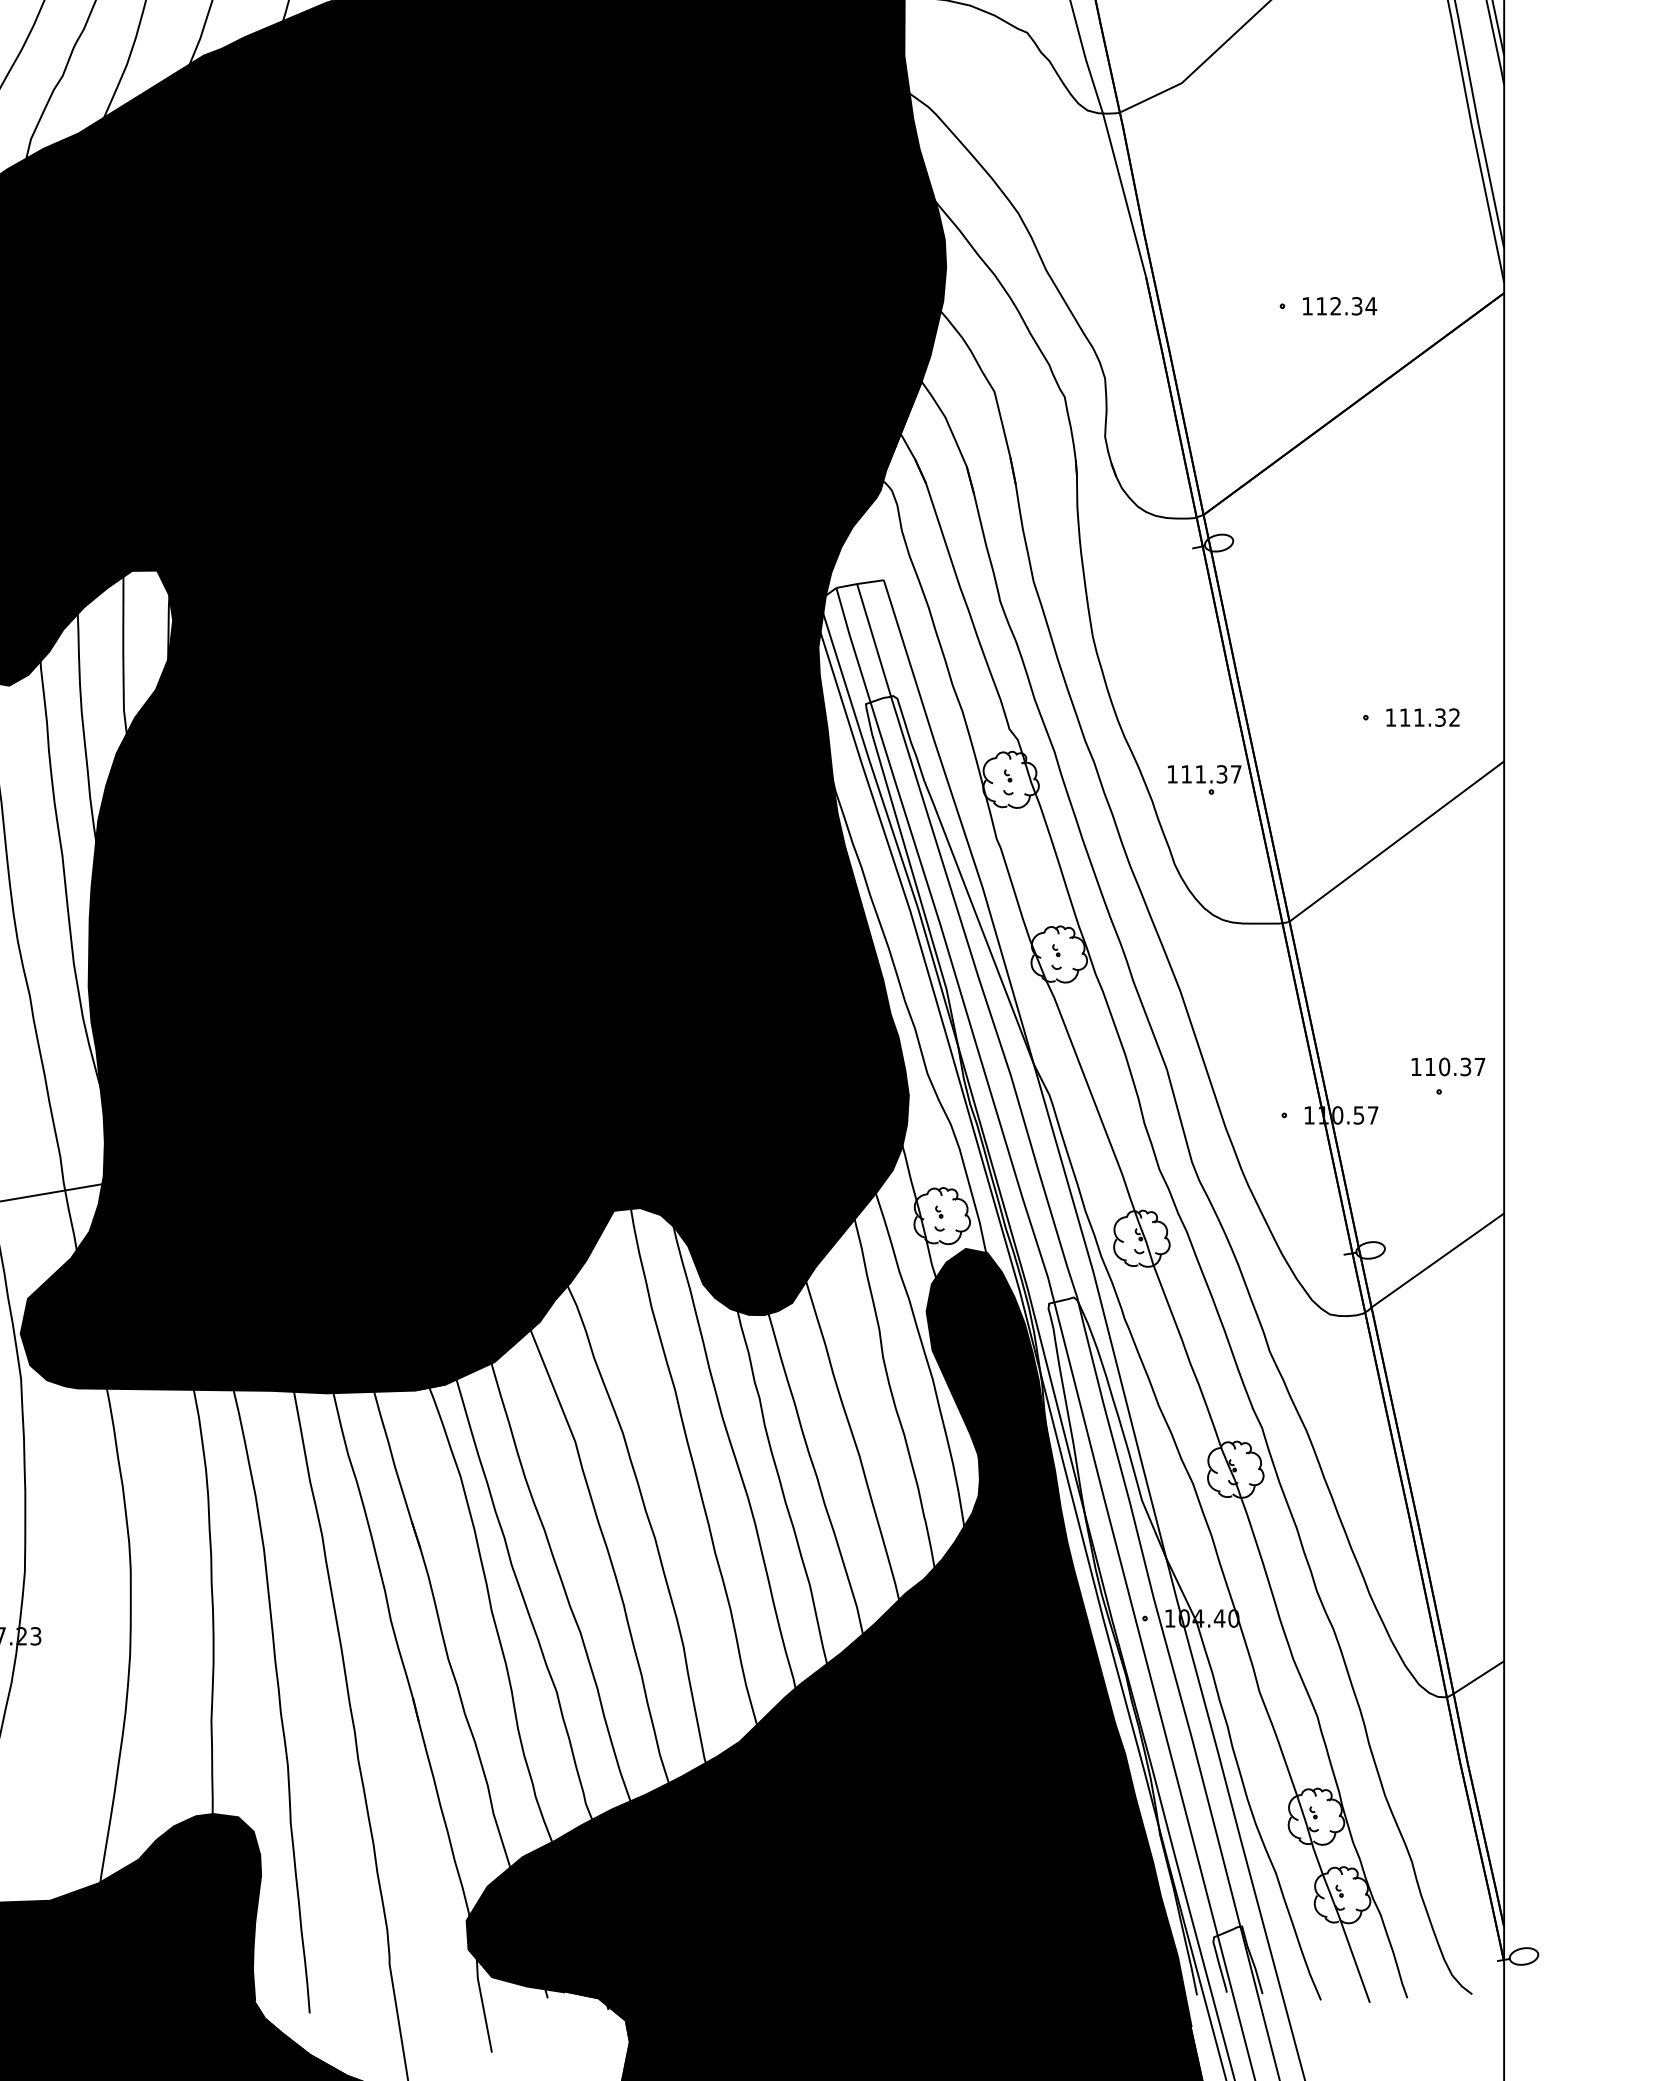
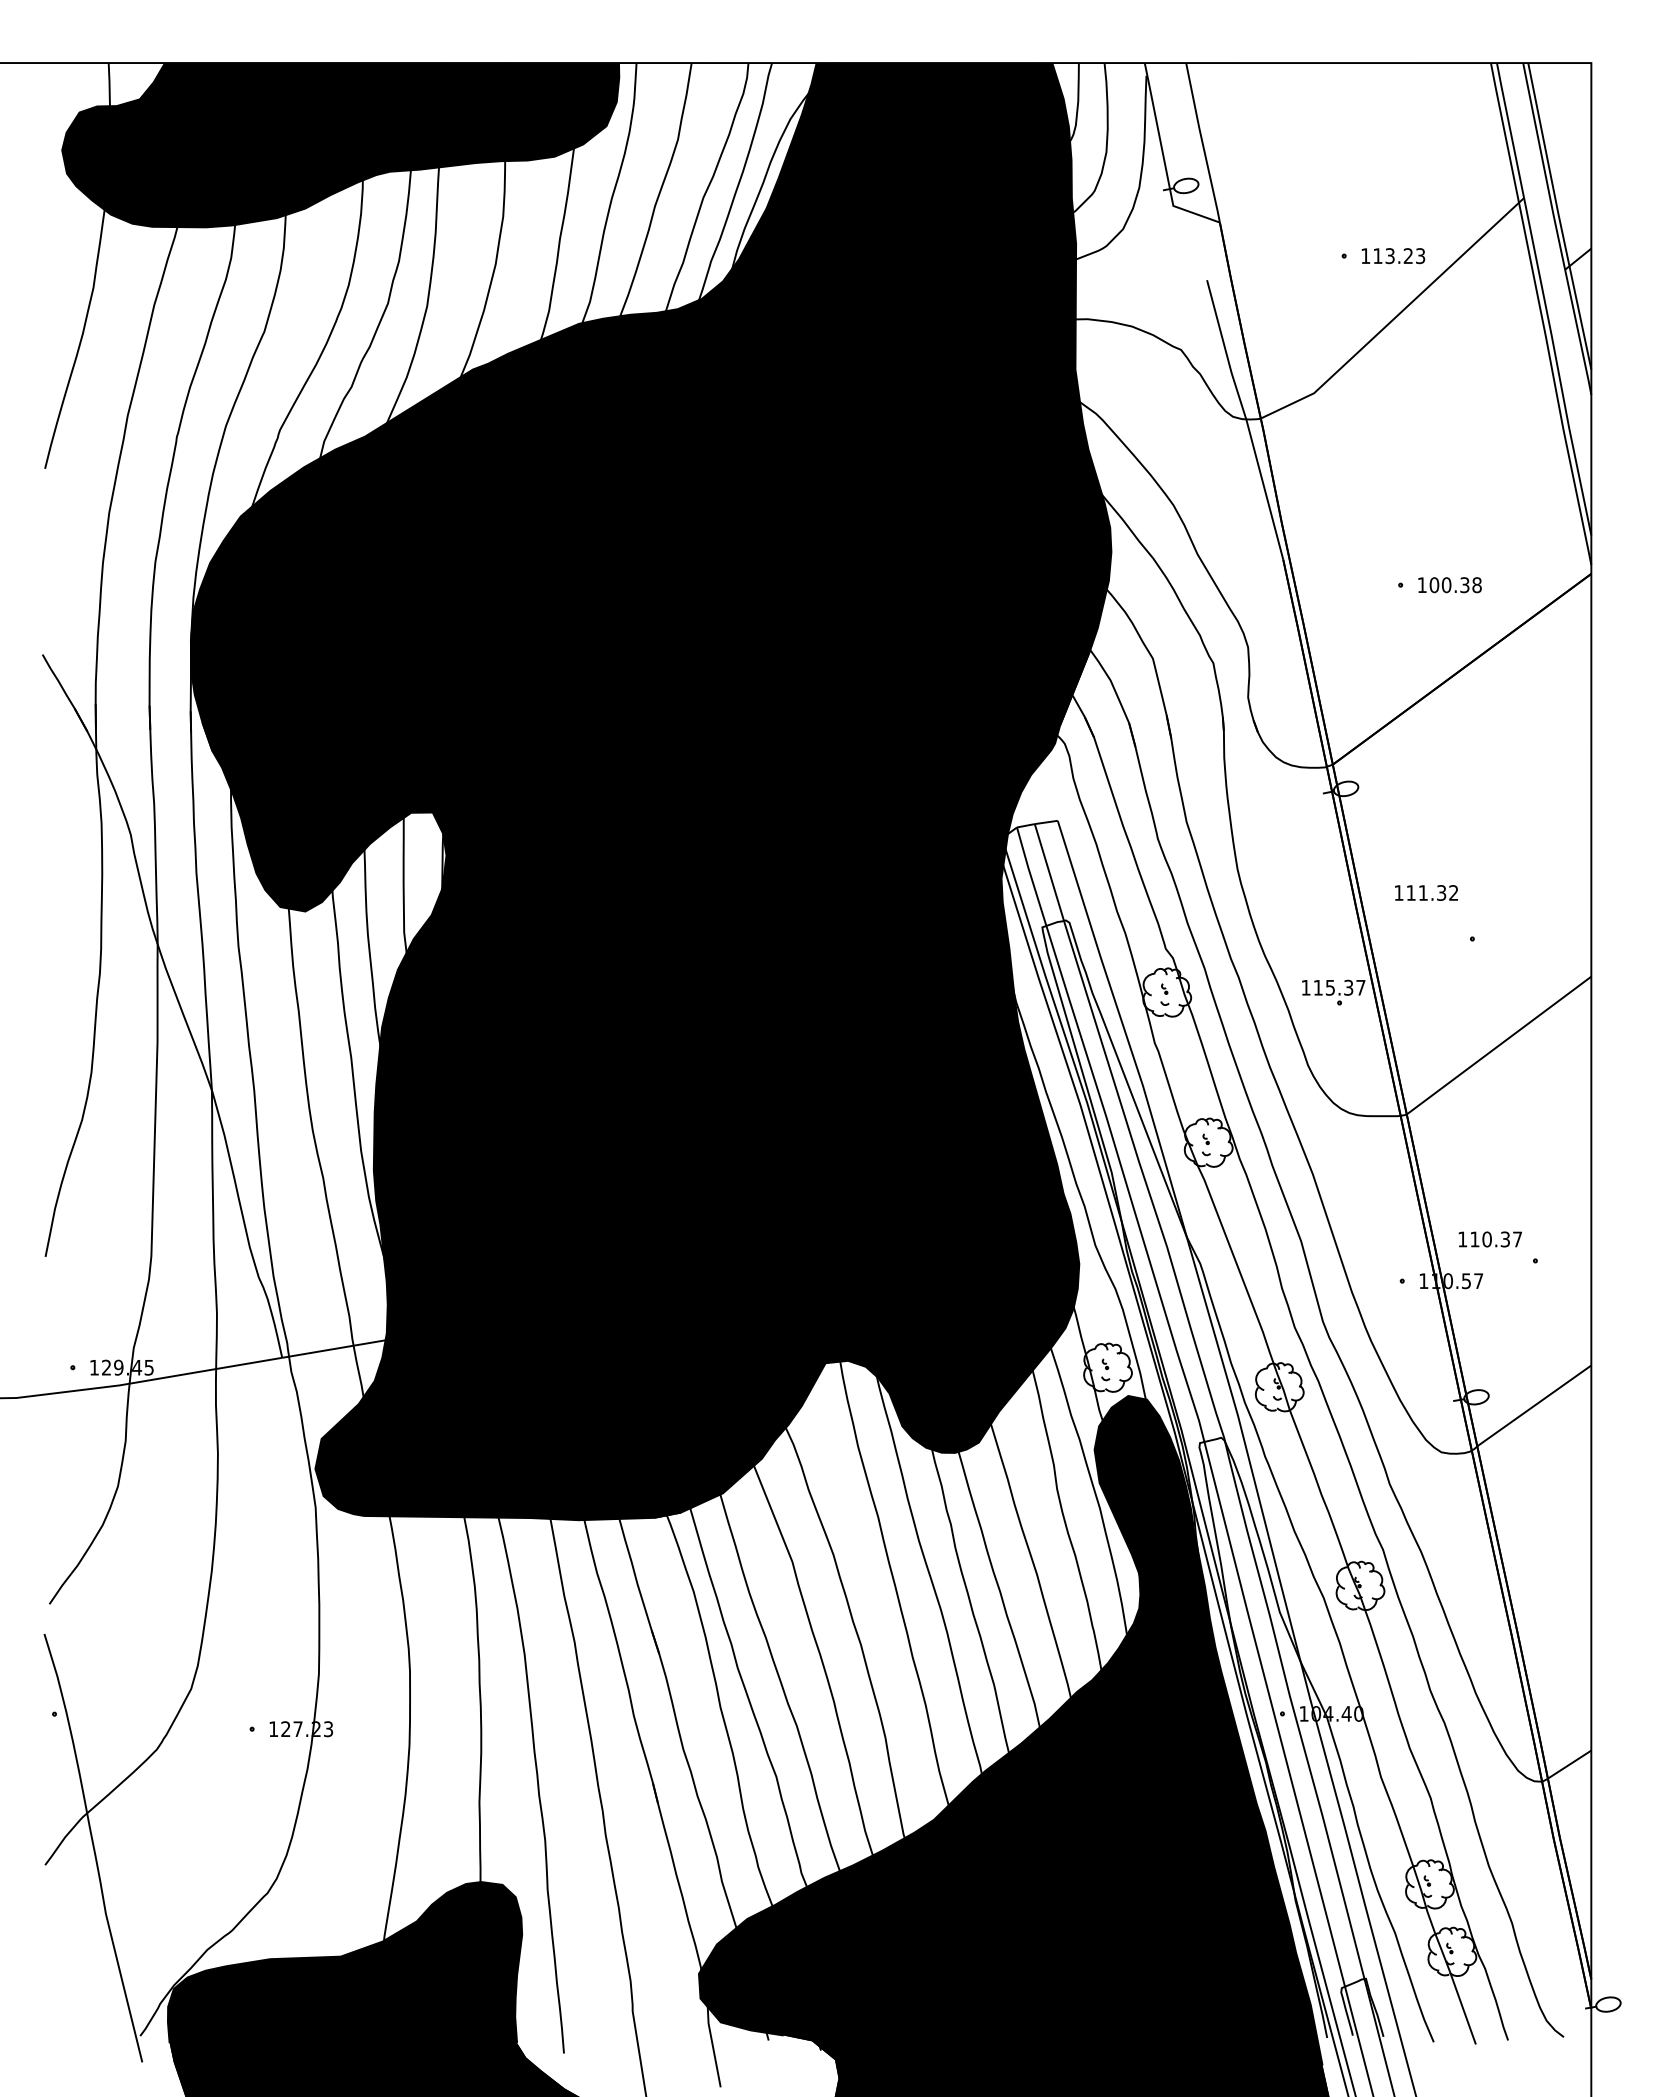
text: (1346, 306) -> (1455, 585), 112.34 -> 100.38
text: (1422, 717) -> (1426, 892), moved
text: (1199, 774) -> (1329, 987), 111.37 -> 115.37
text: (1447, 1066) -> (1489, 1239), moved

